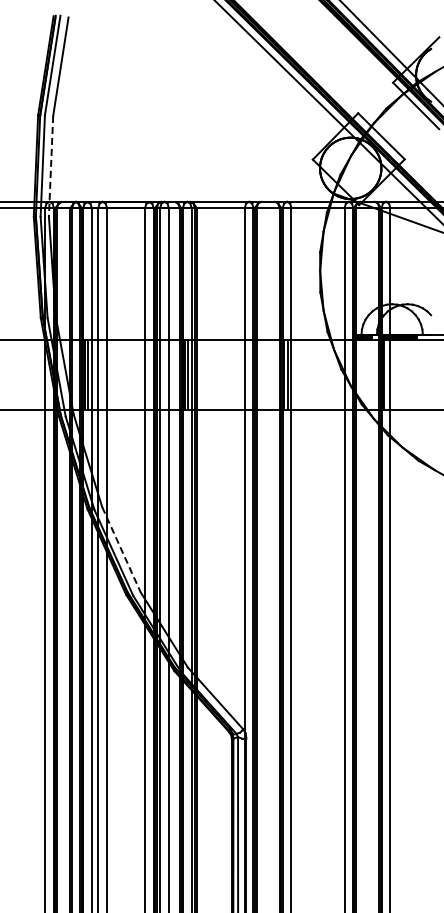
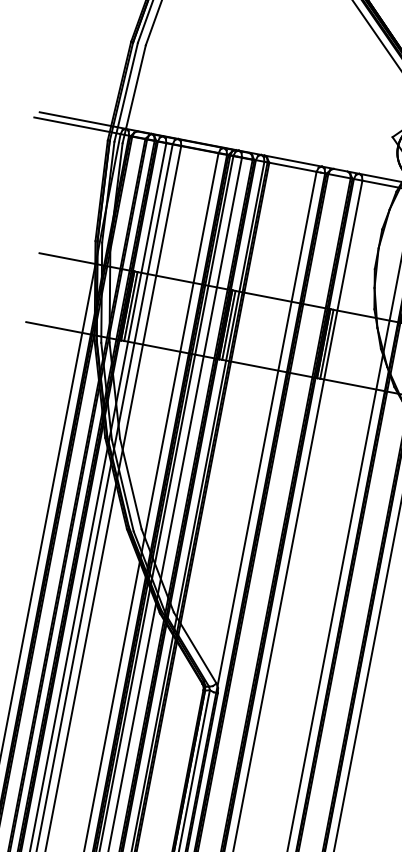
line: (51, 166) -> (134, 94), dashed -> solid
line: (121, 549) -> (130, 483), dashed -> solid

